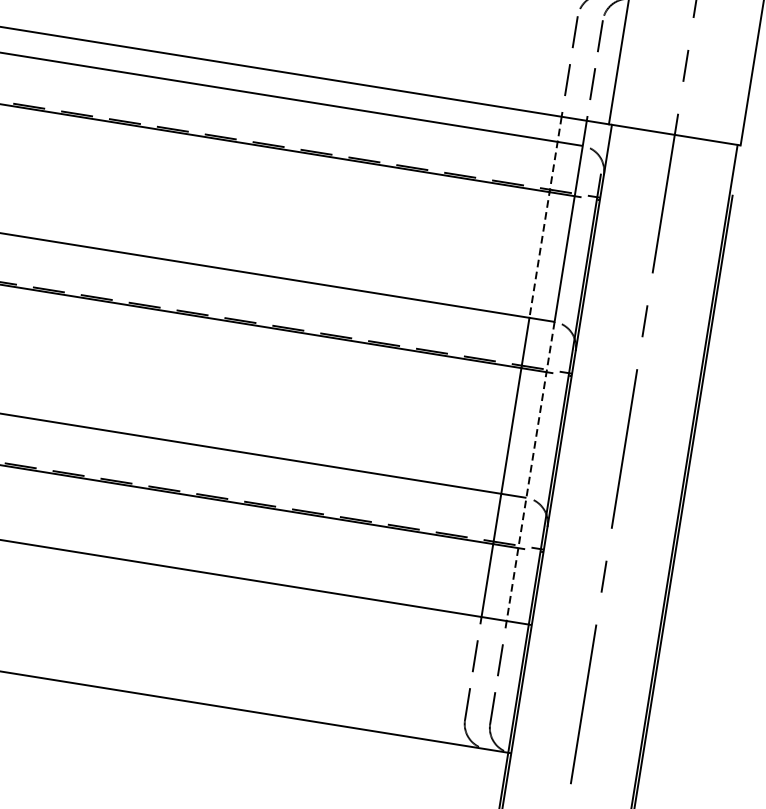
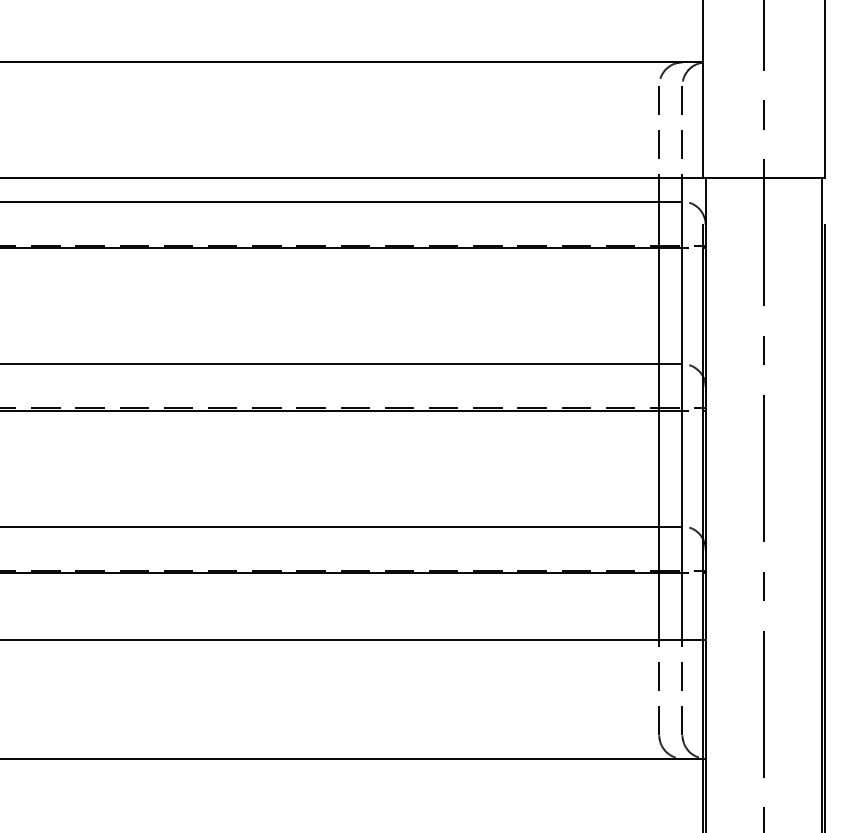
line: (545, 217) -> (659, 271), dashed -> solid
line: (530, 471) -> (682, 502), dashed -> solid

